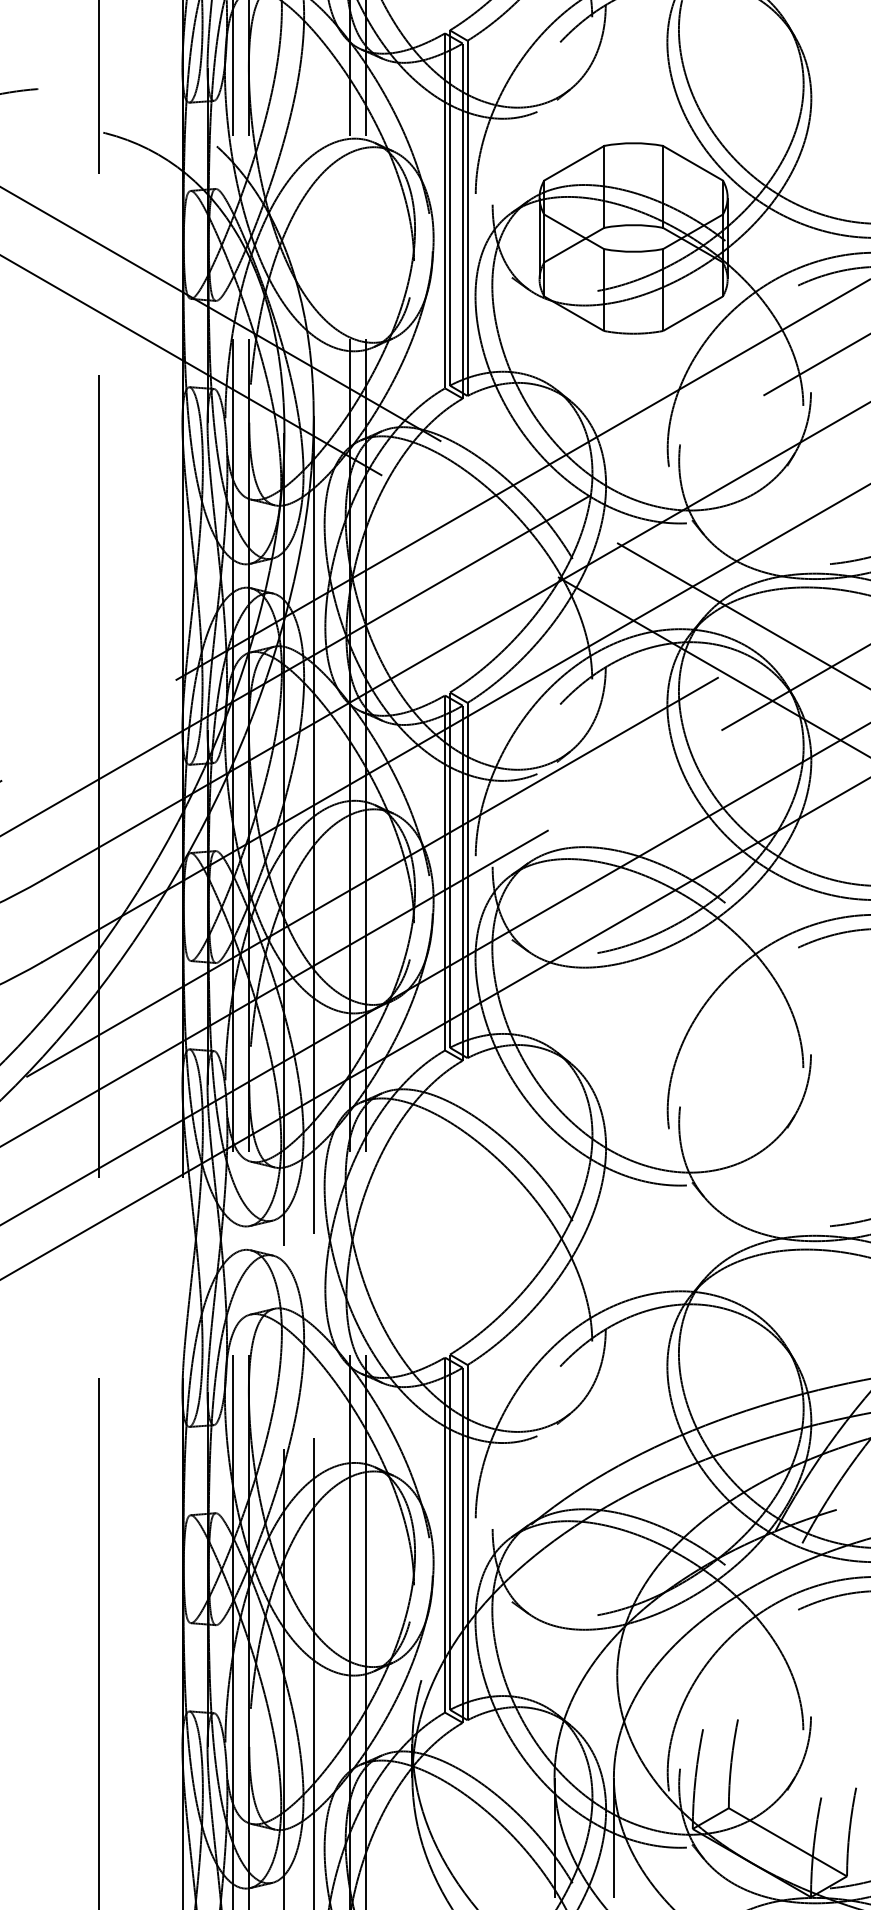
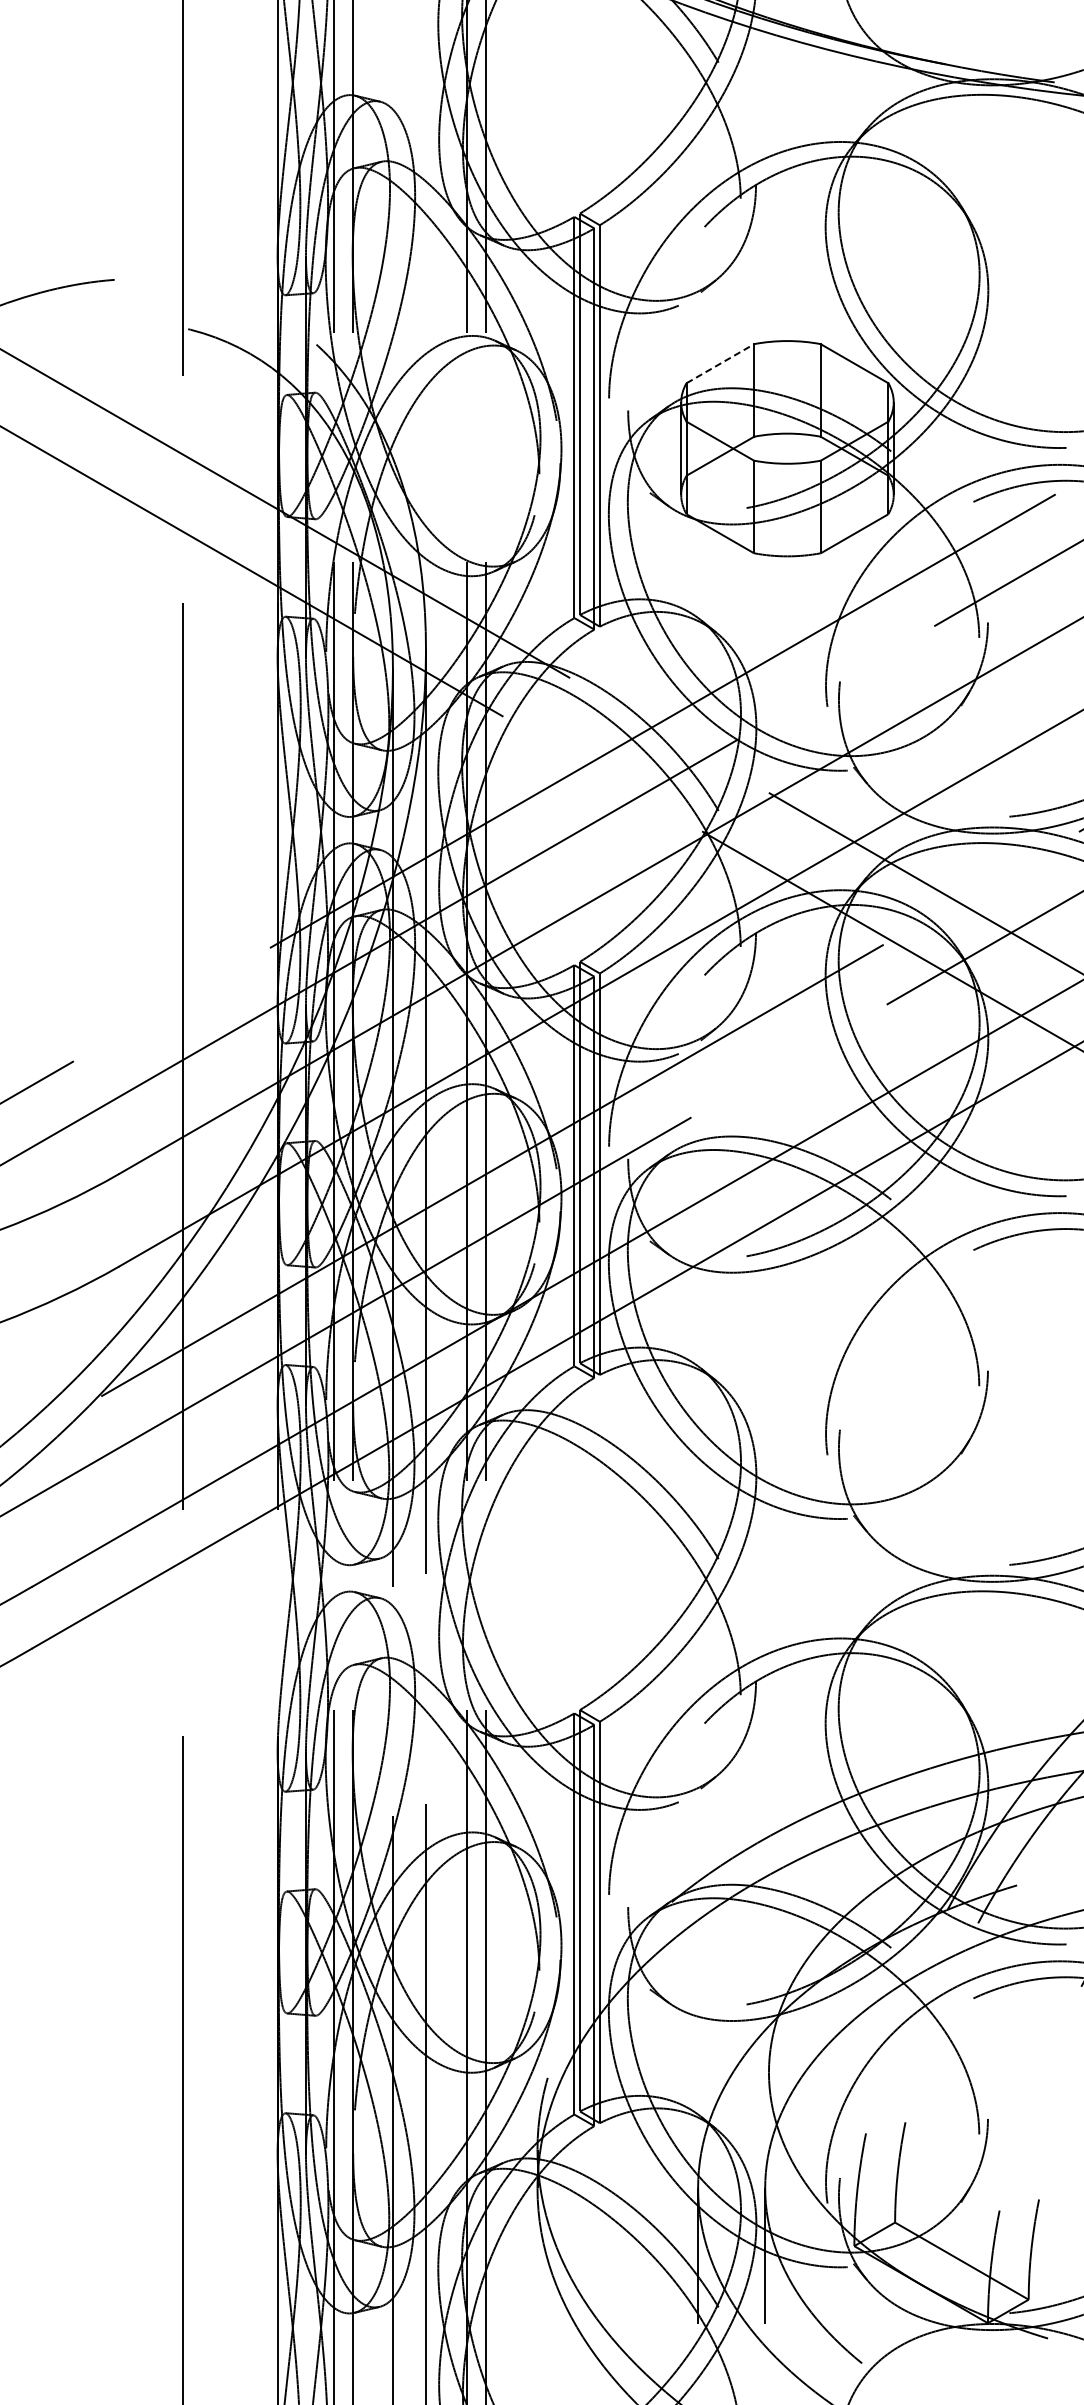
line: (574, 163) -> (720, 363), solid -> dashed

